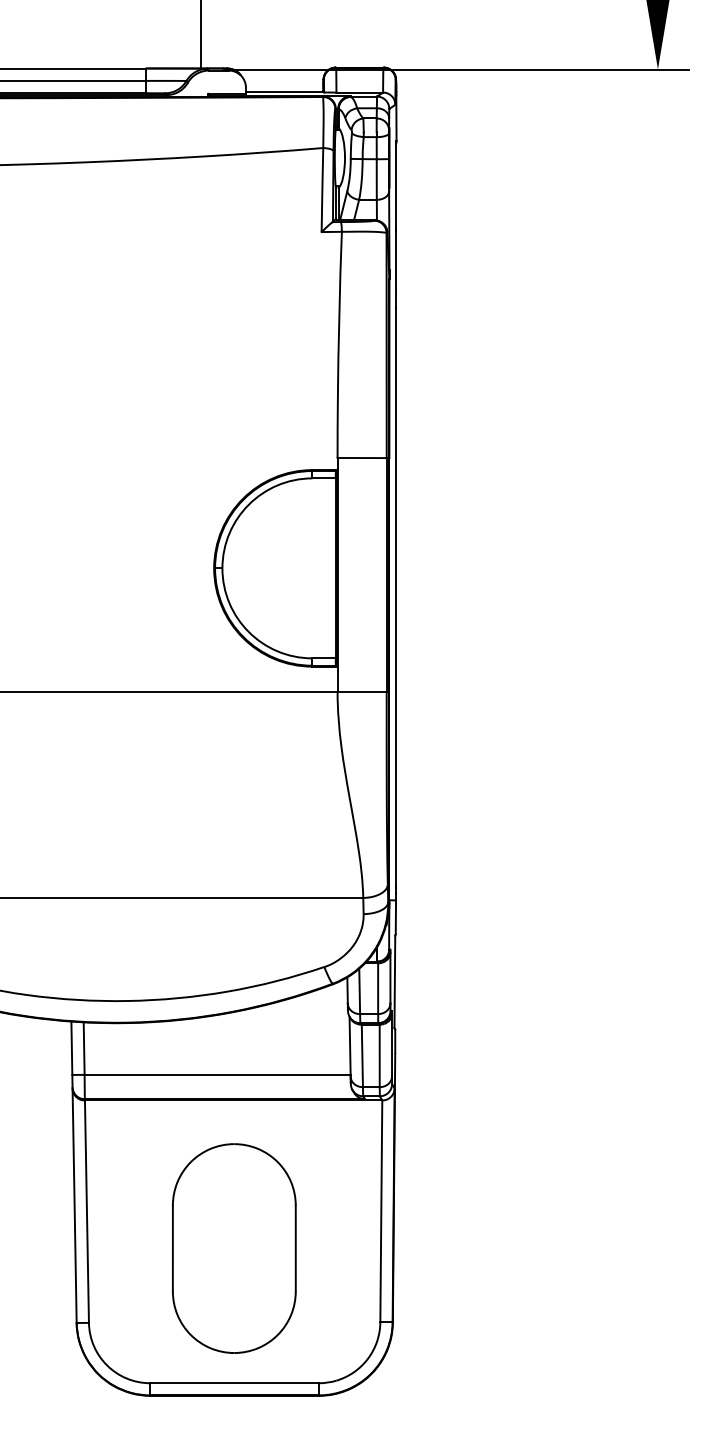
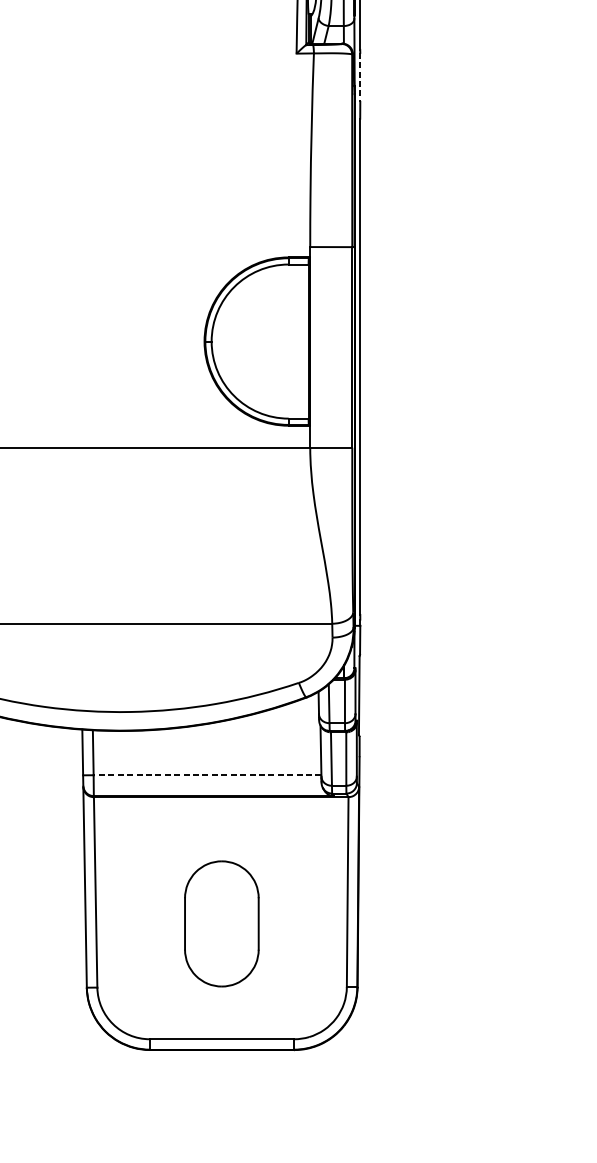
line: (396, 259) -> (360, 77), solid -> dashed
line: (217, 1074) -> (207, 774), solid -> dashed
part: (234, 1248) -> (221, 923), size x0.7

